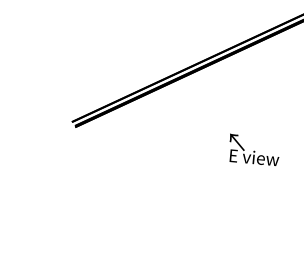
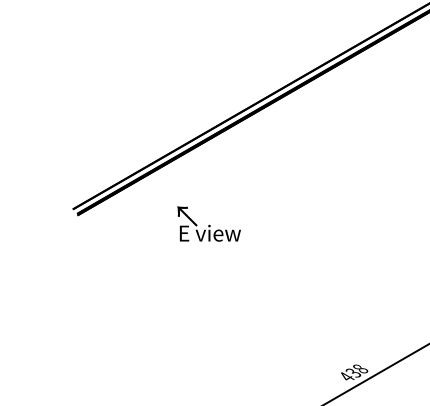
text: (253, 149) -> (208, 223), moved

